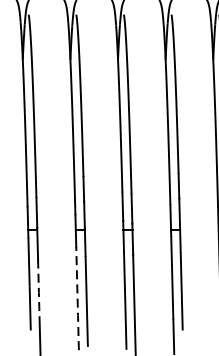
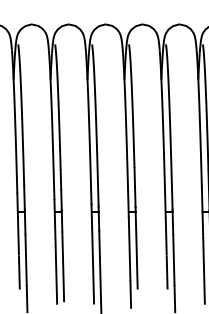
line: (39, 293) -> (26, 260), dashed -> solid
line: (78, 299) -> (56, 265), dashed -> solid

